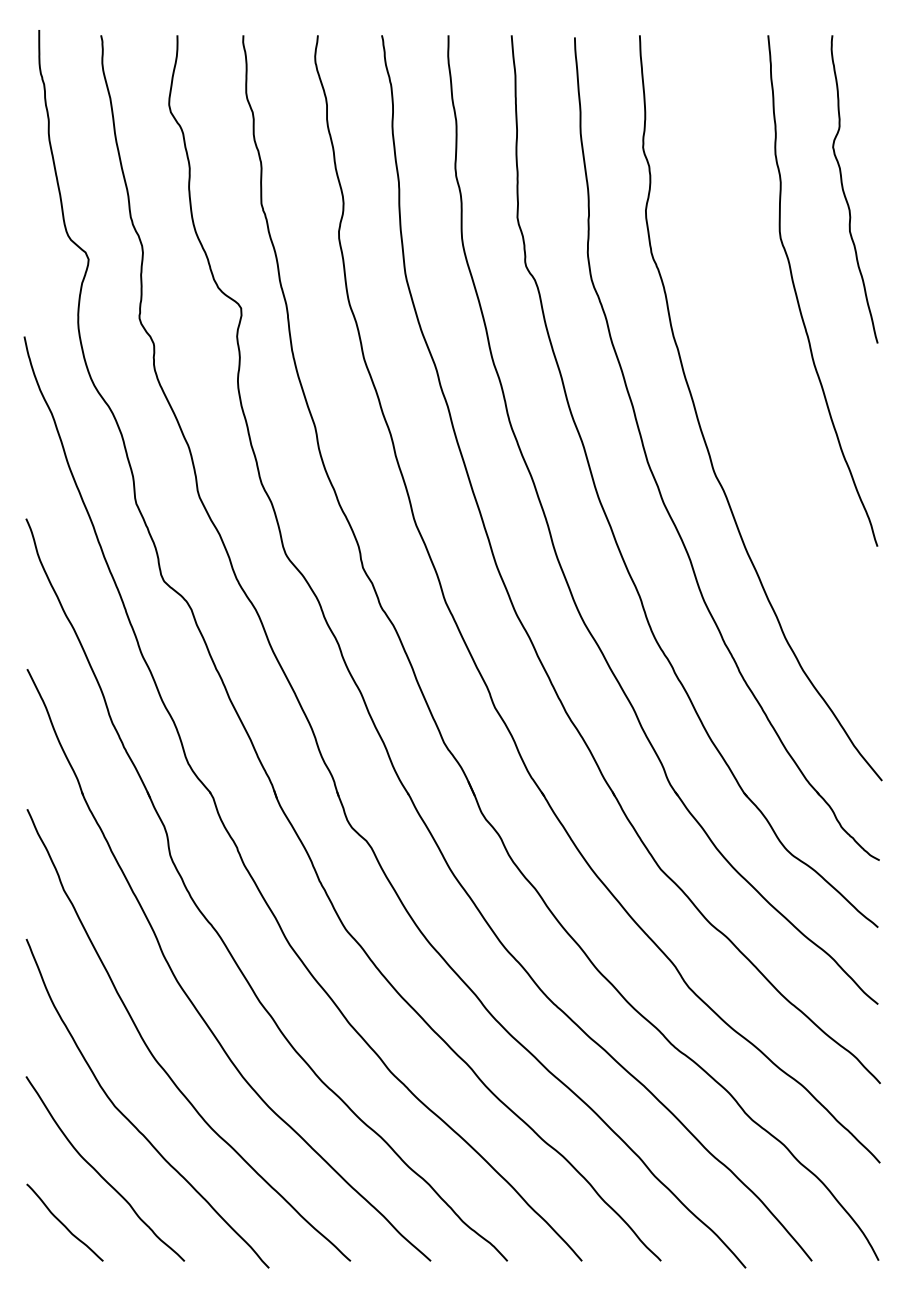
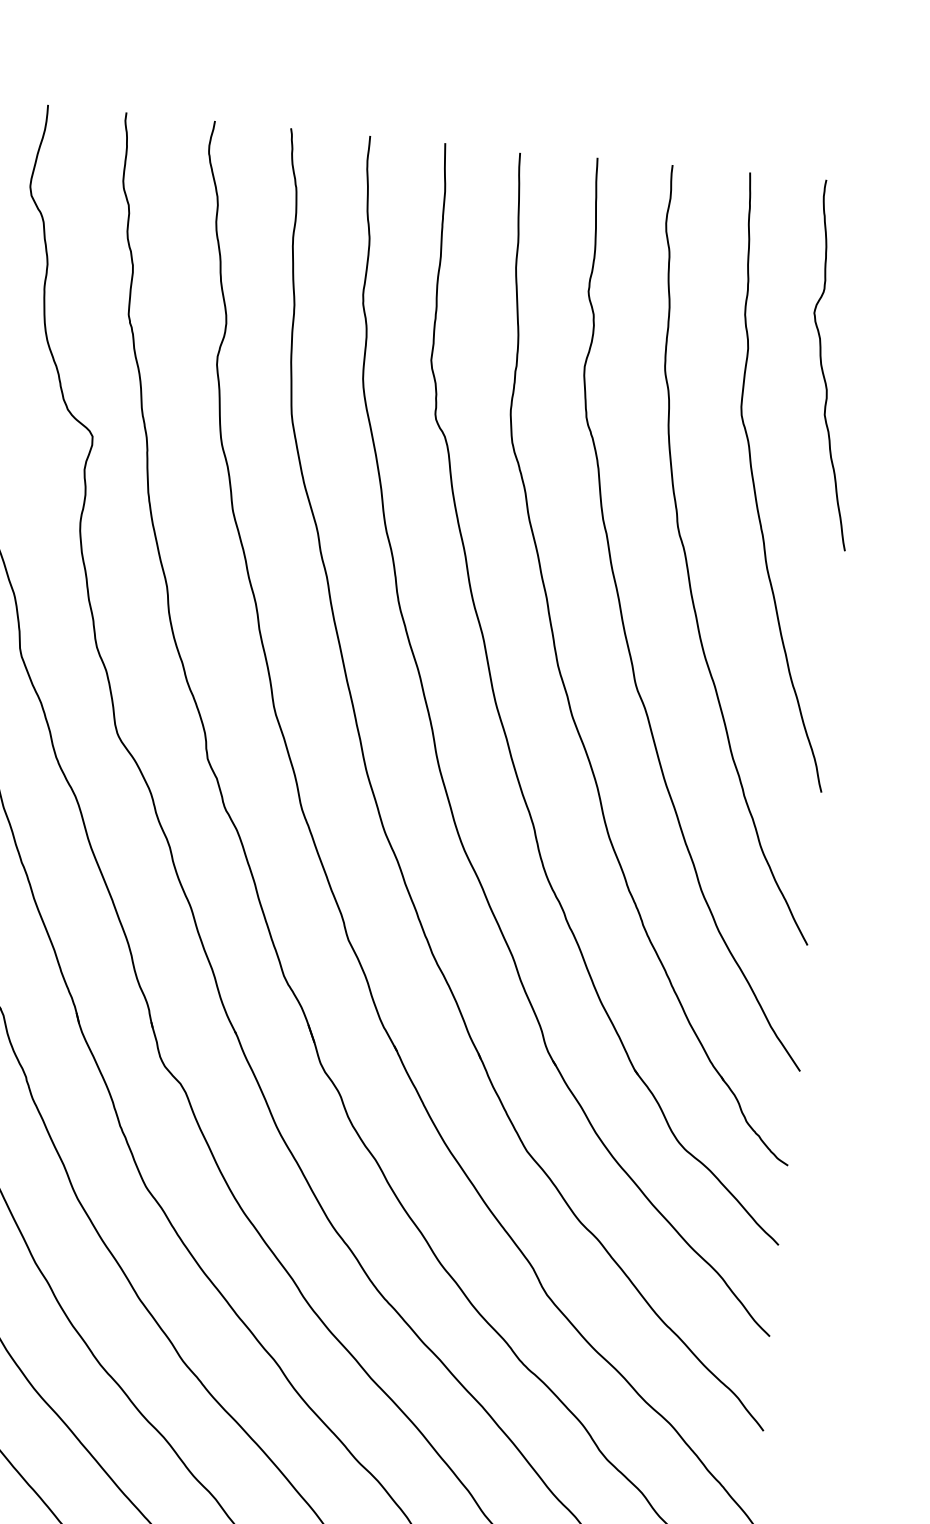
curve: (747, 364) -> (687, 561), added

